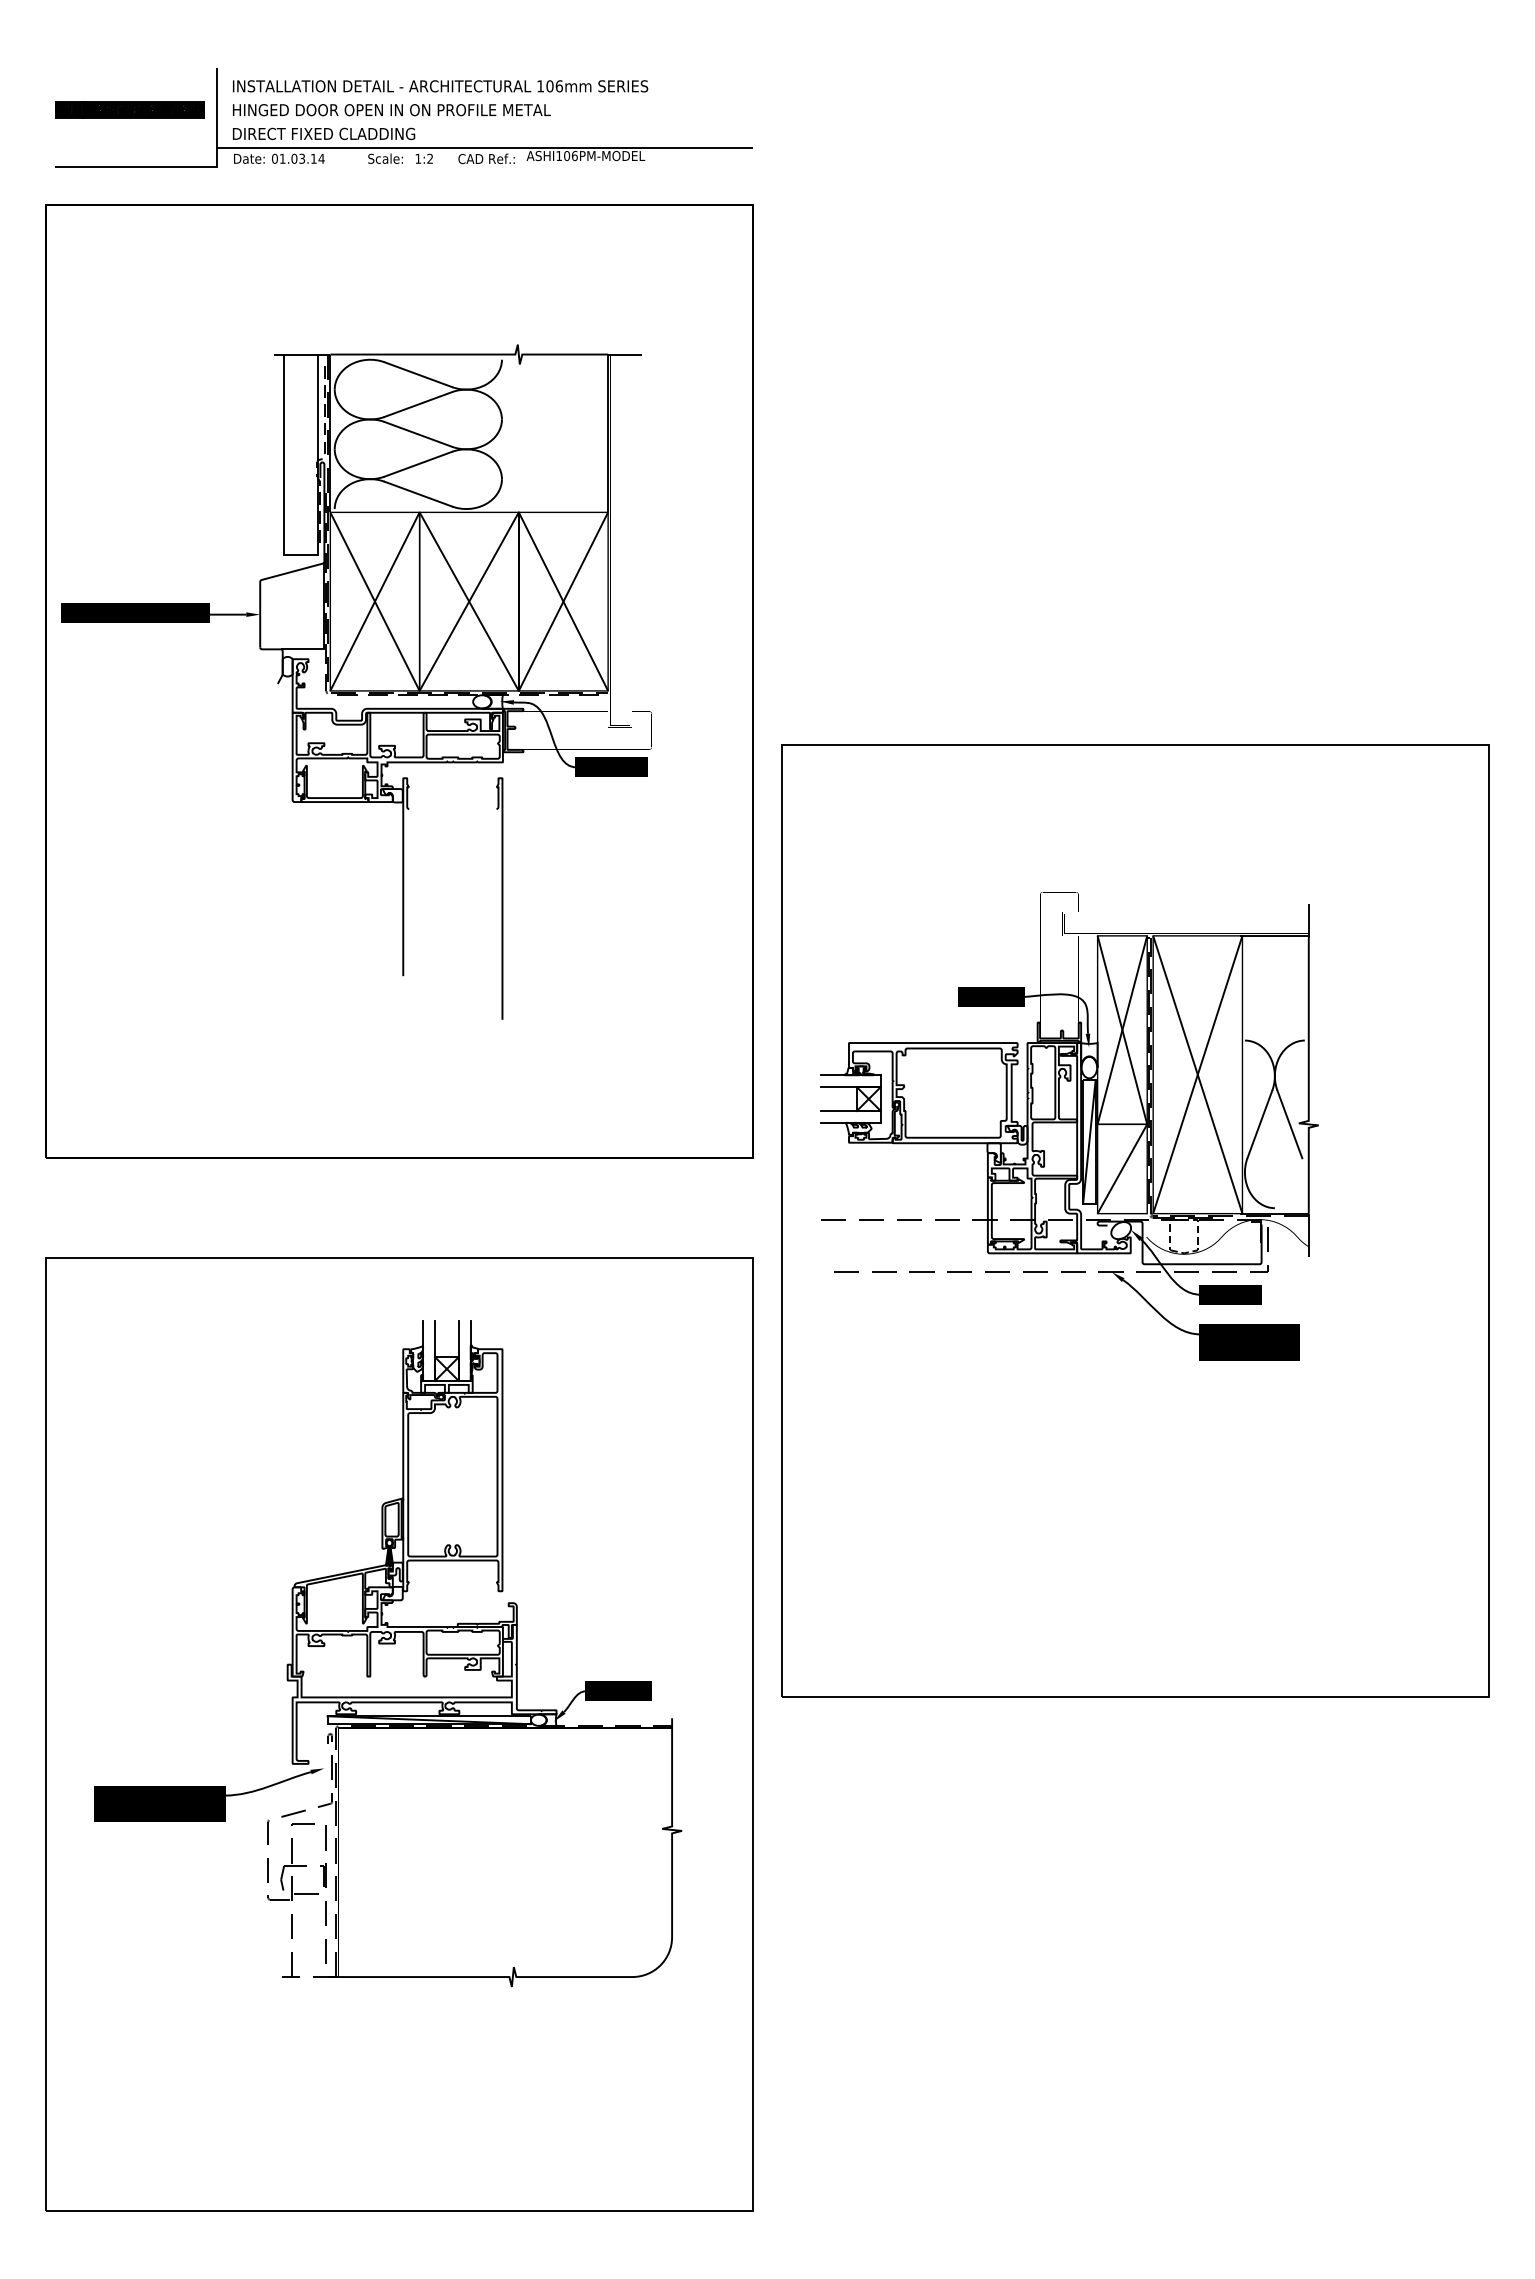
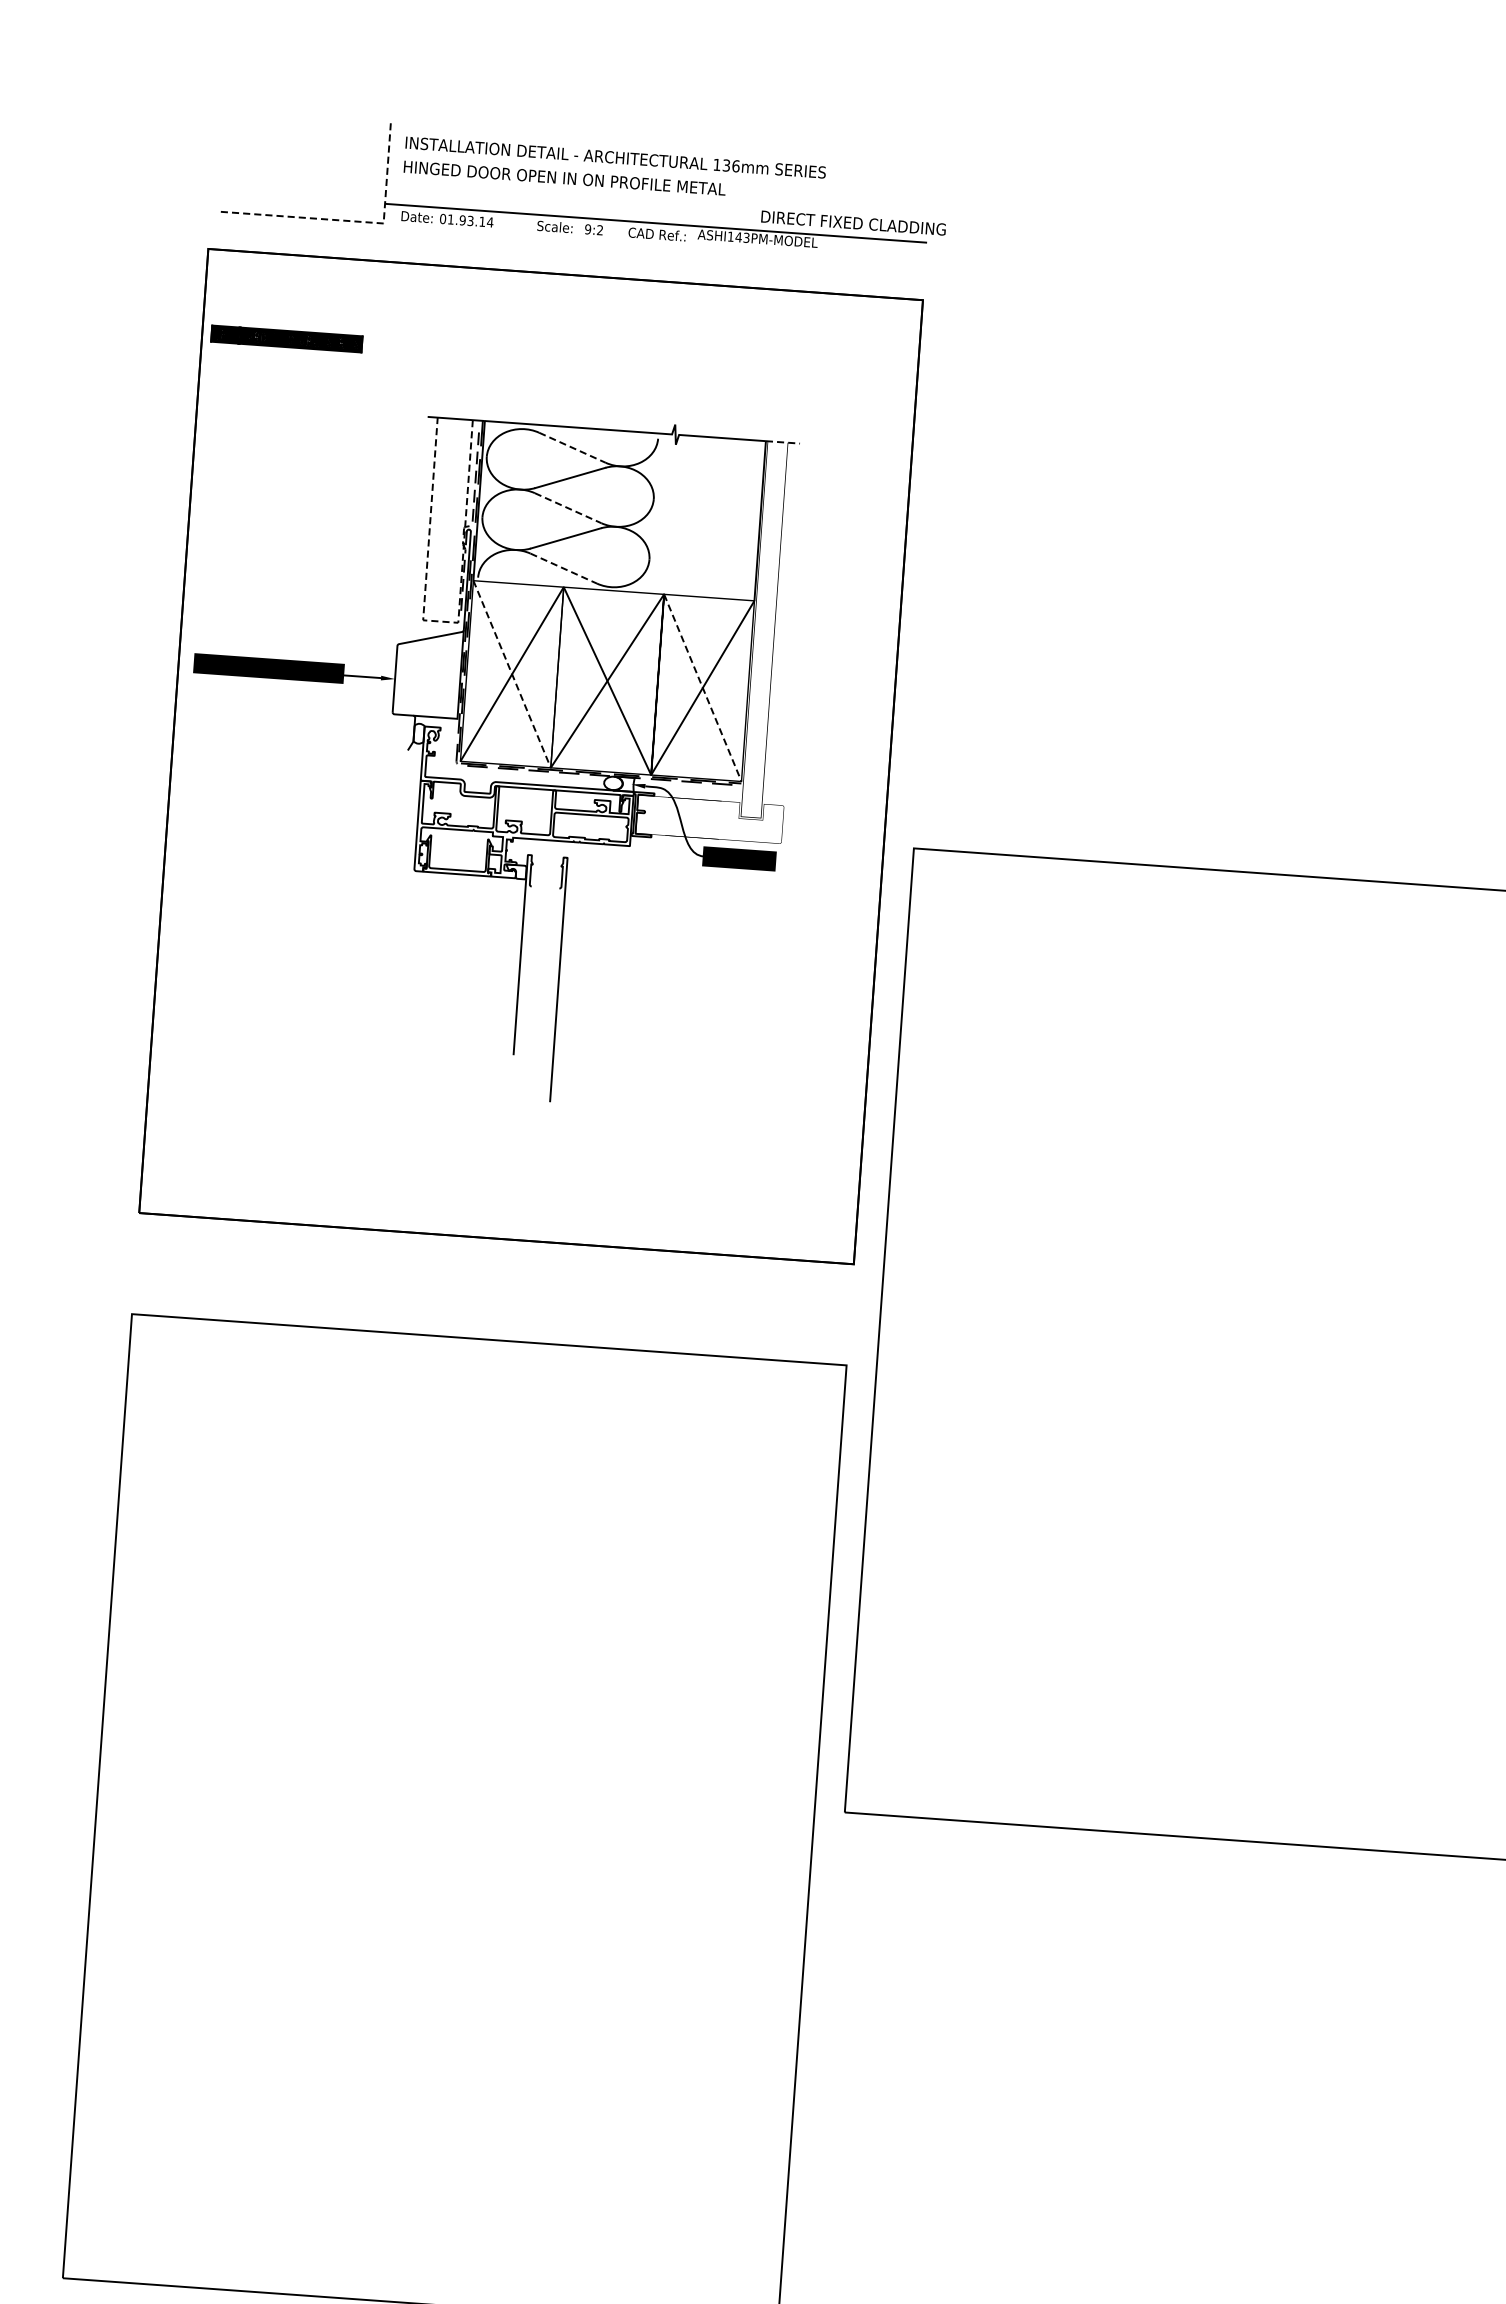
text: (549, 86) -> (726, 165), 106mm -> 136mm
part: (129, 109) -> (286, 338), moved
text: (324, 133) -> (854, 222), moved
text: (570, 156) -> (742, 238), ASHI106PM-MODEL -> ASHI143PM-MODEL
text: (294, 158) -> (462, 220), 01.03.14 -> 01.93.14
text: (418, 158) -> (588, 229), 1:2 -> 9:2
line: (185, 167) -> (351, 221), solid -> dashed
line: (624, 354) -> (782, 442), solid -> dashed
line: (418, 374) -> (572, 447), solid -> dashed
line: (418, 434) -> (568, 508), solid -> dashed
line: (418, 494) -> (563, 569), solid -> dashed
line: (300, 554) -> (440, 621), solid -> dashed
line: (374, 601) -> (511, 674), solid -> dashed
line: (563, 601) -> (702, 687), solid -> dashed
curve: (501, 898) -> (557, 979), moved
part: (1069, 1126) -> (1176, 1255), removed
part: (388, 1653) -> (449, 1739), removed

